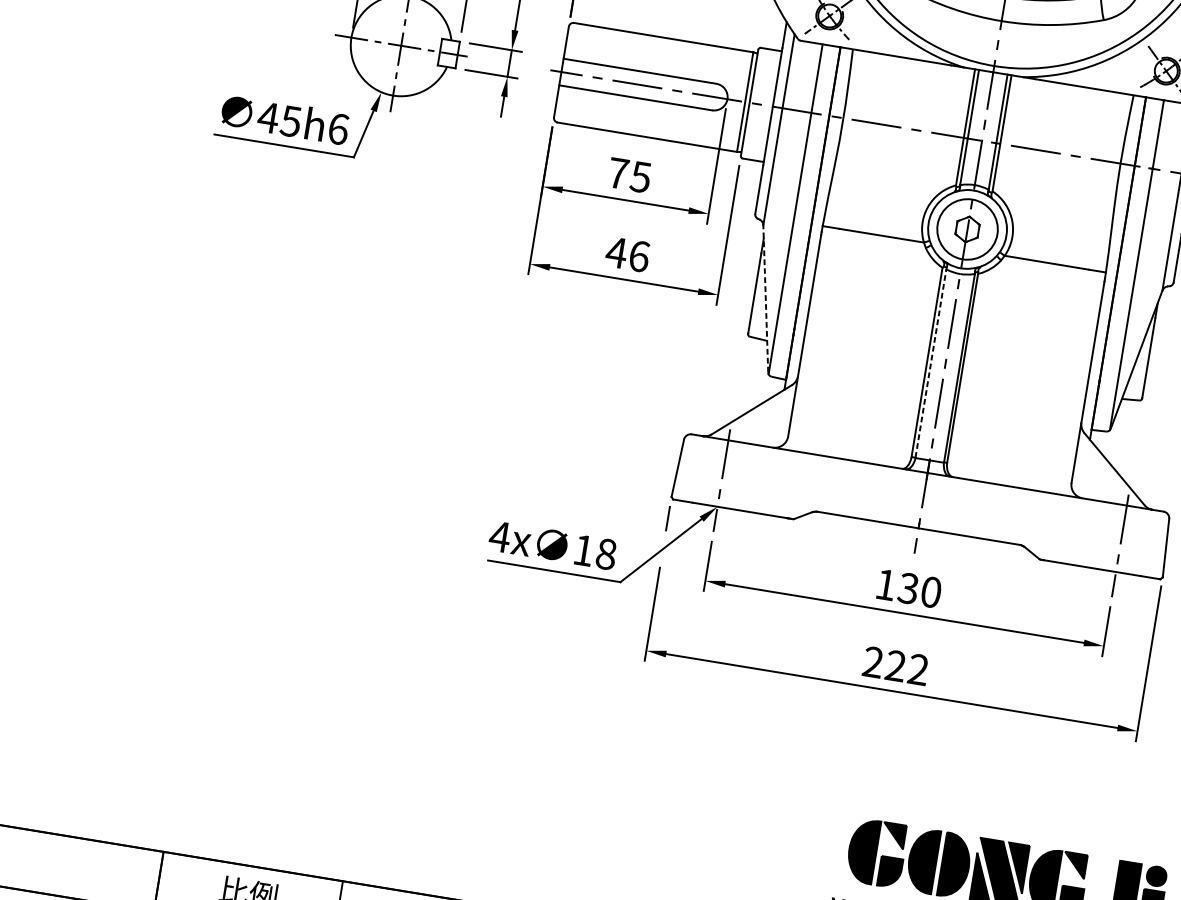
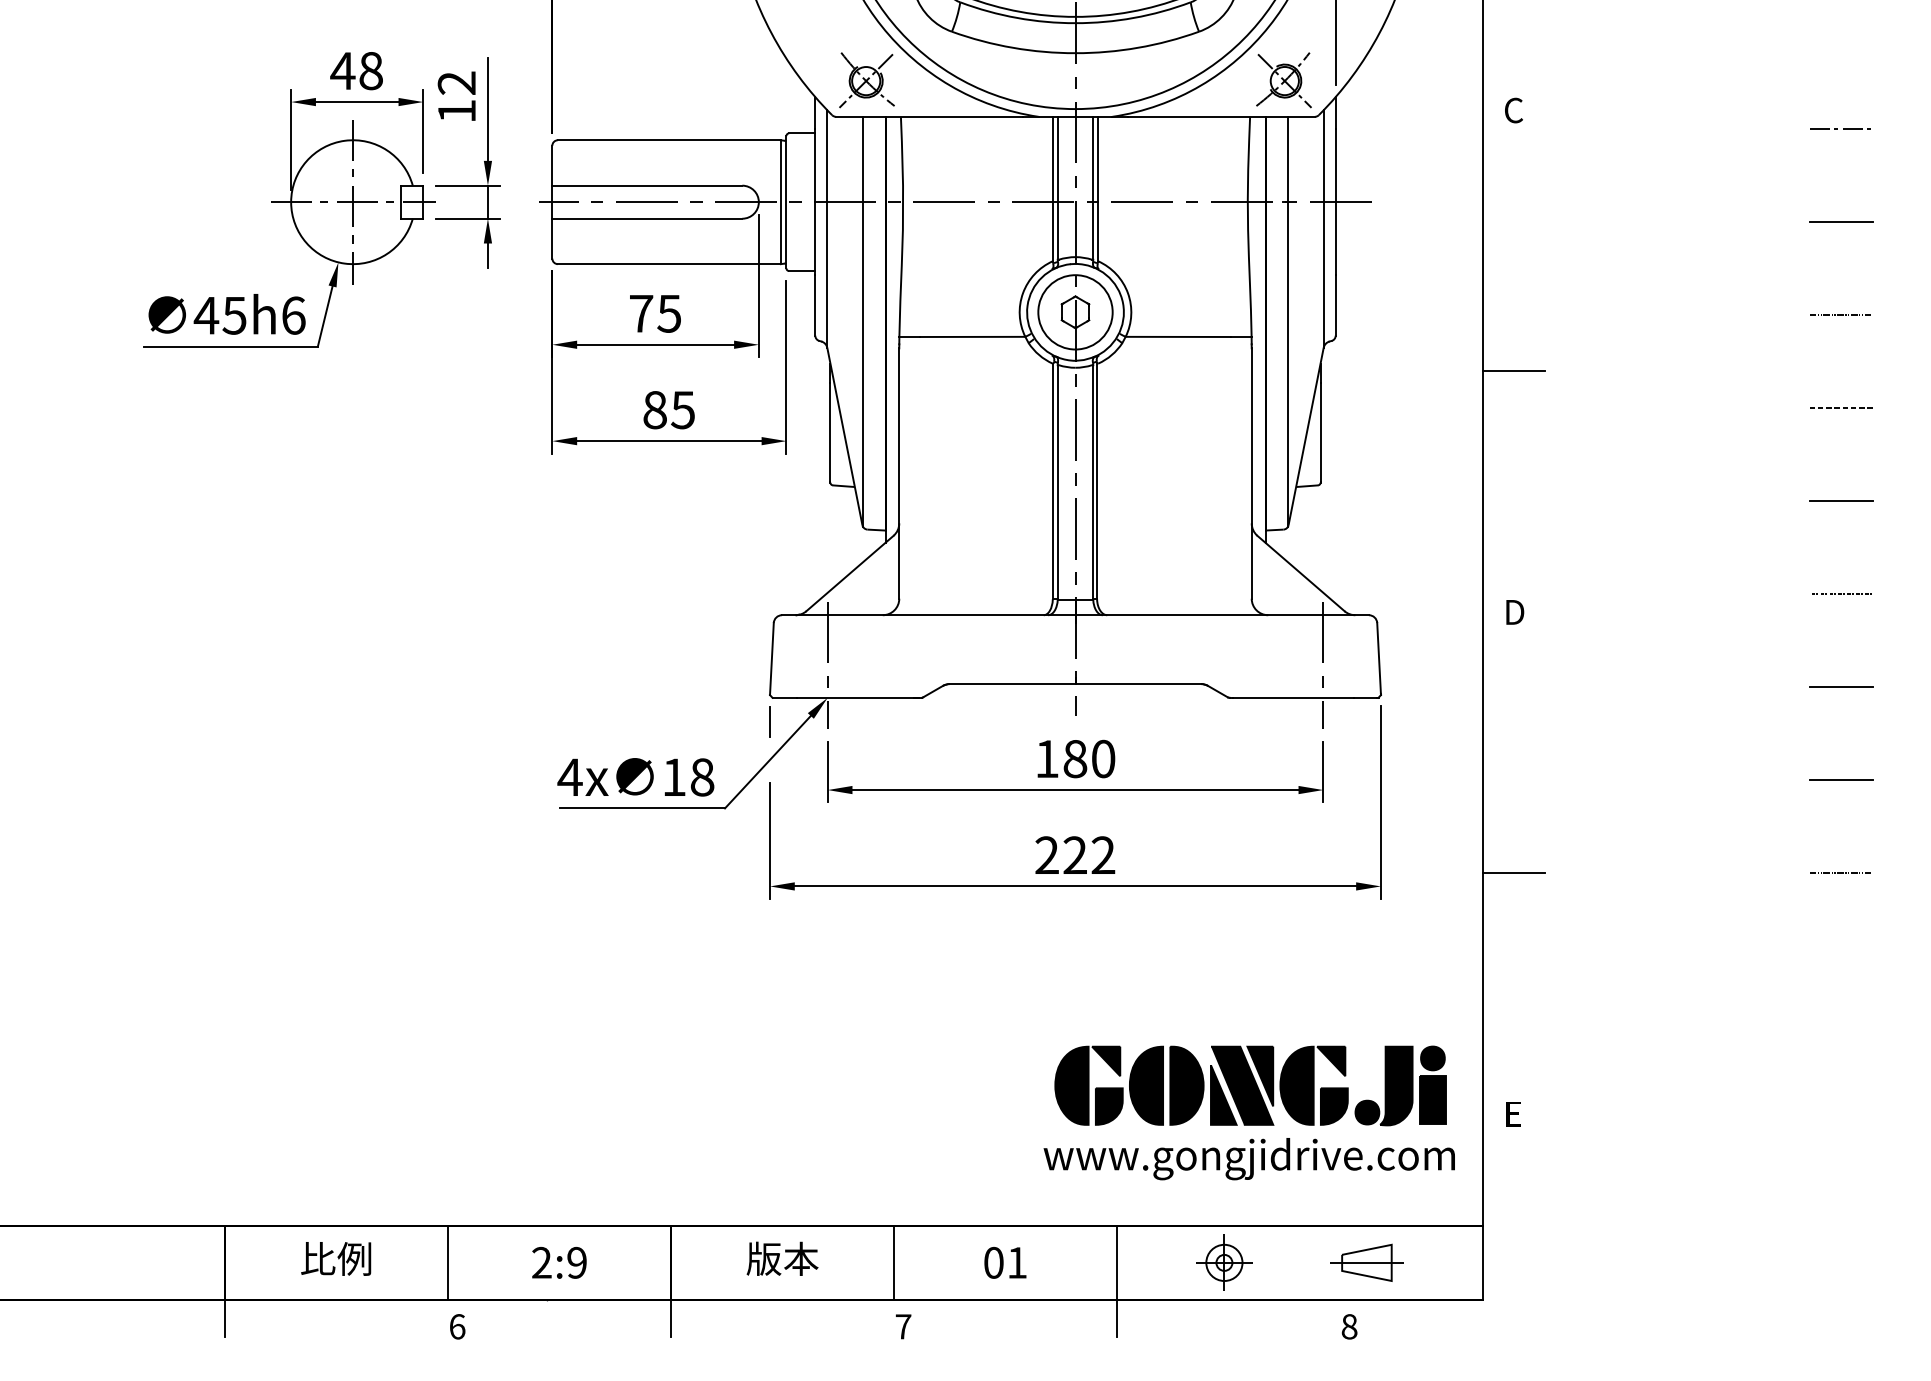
text: (627, 254) -> (668, 410), 46 -> 85
line: (765, 298) -> (844, 435), dashed -> solid
line: (930, 363) -> (1057, 482), dashed -> solid
text: (908, 588) -> (1075, 758), 130 -> 180

